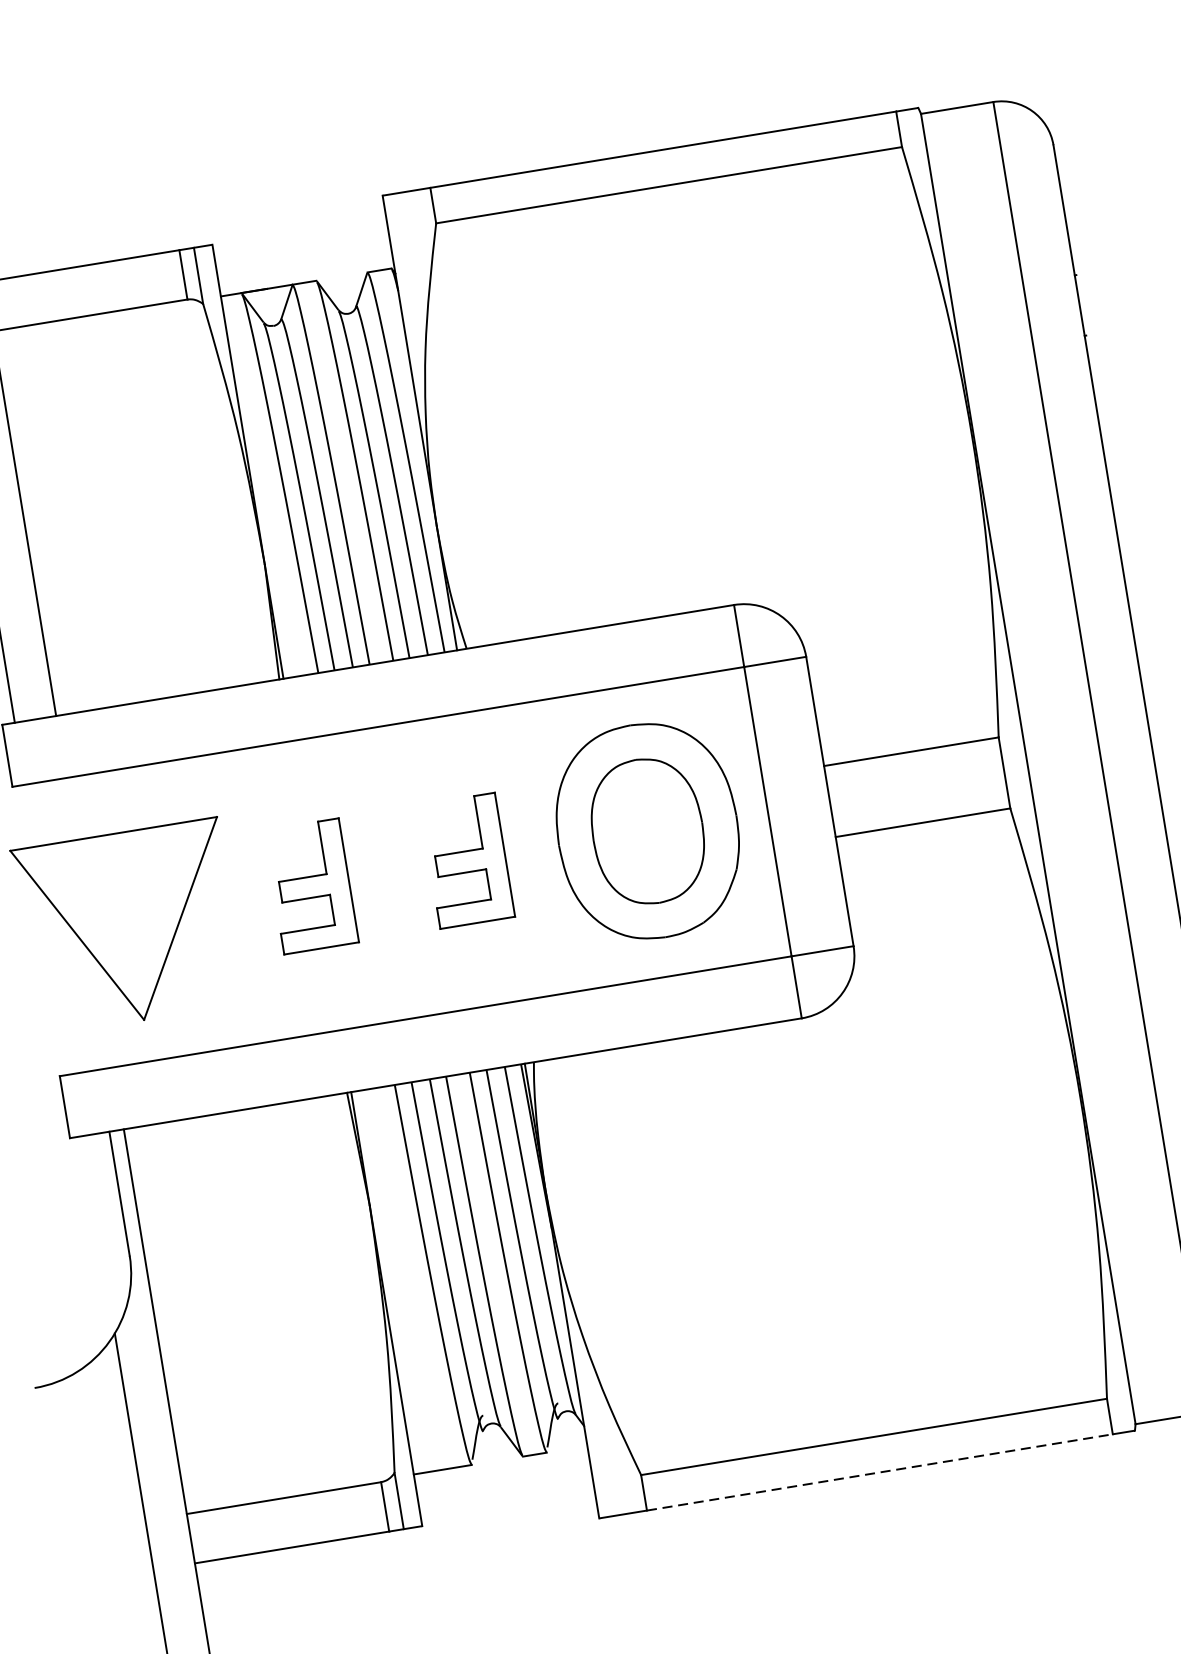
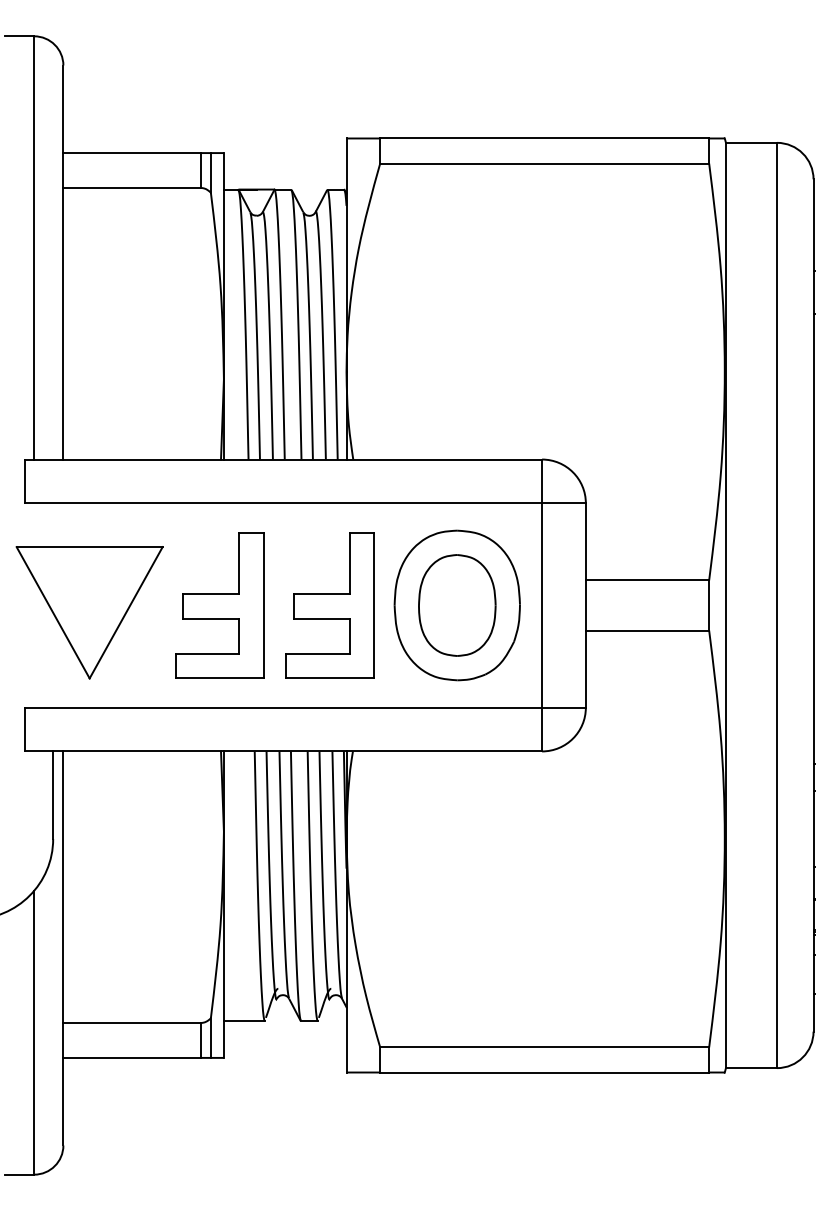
part: (466, 860) -> (329, 605), size x1.67
part: (311, 886) -> (219, 605), size x1.67
line: (881, 1472) -> (545, 1072), dashed -> solid

